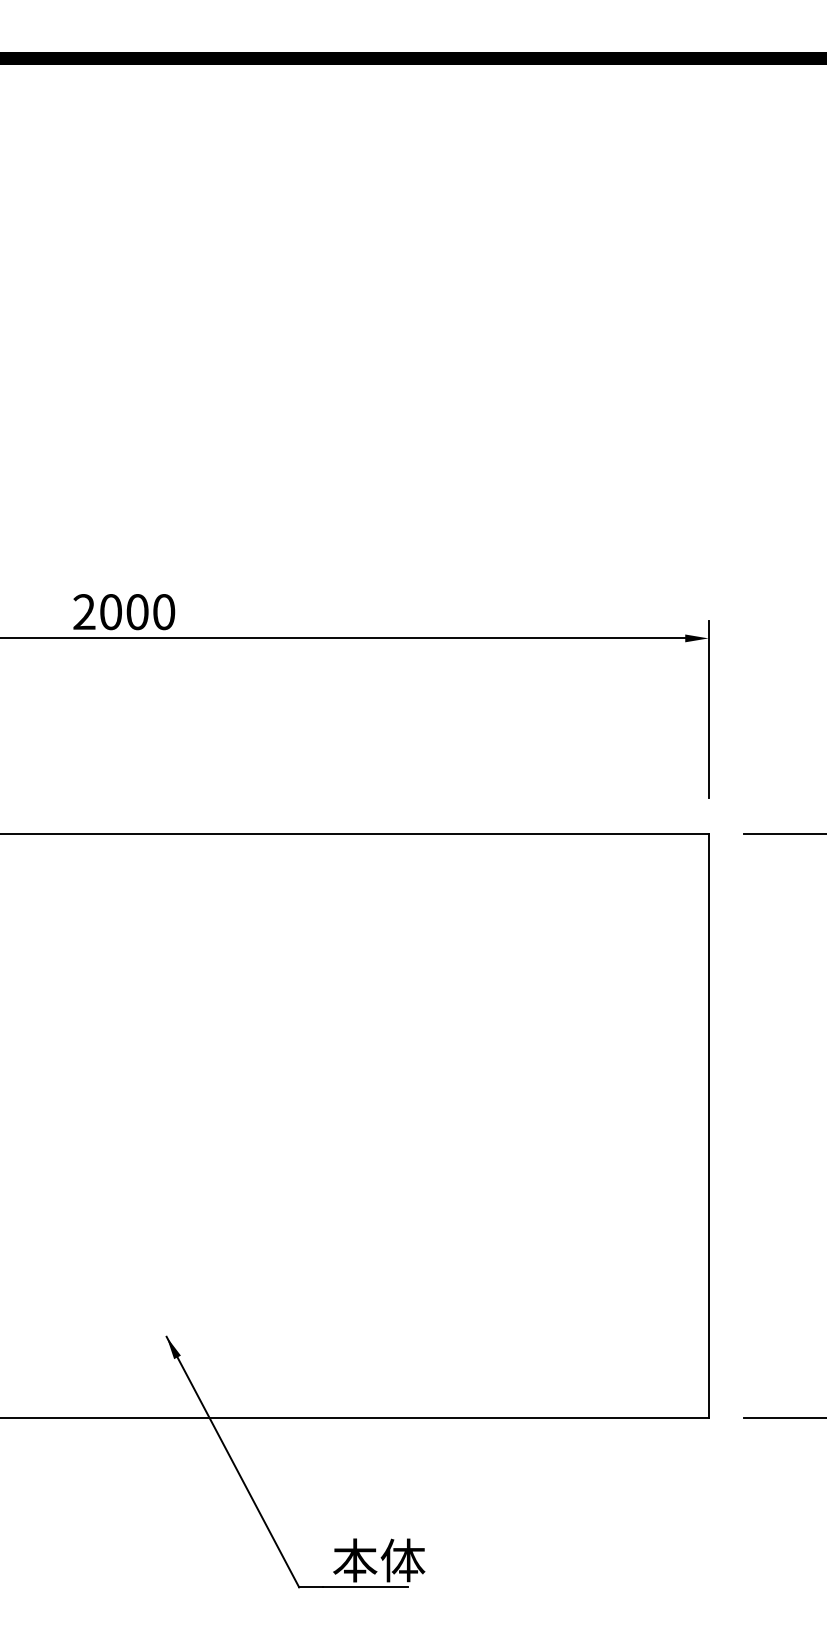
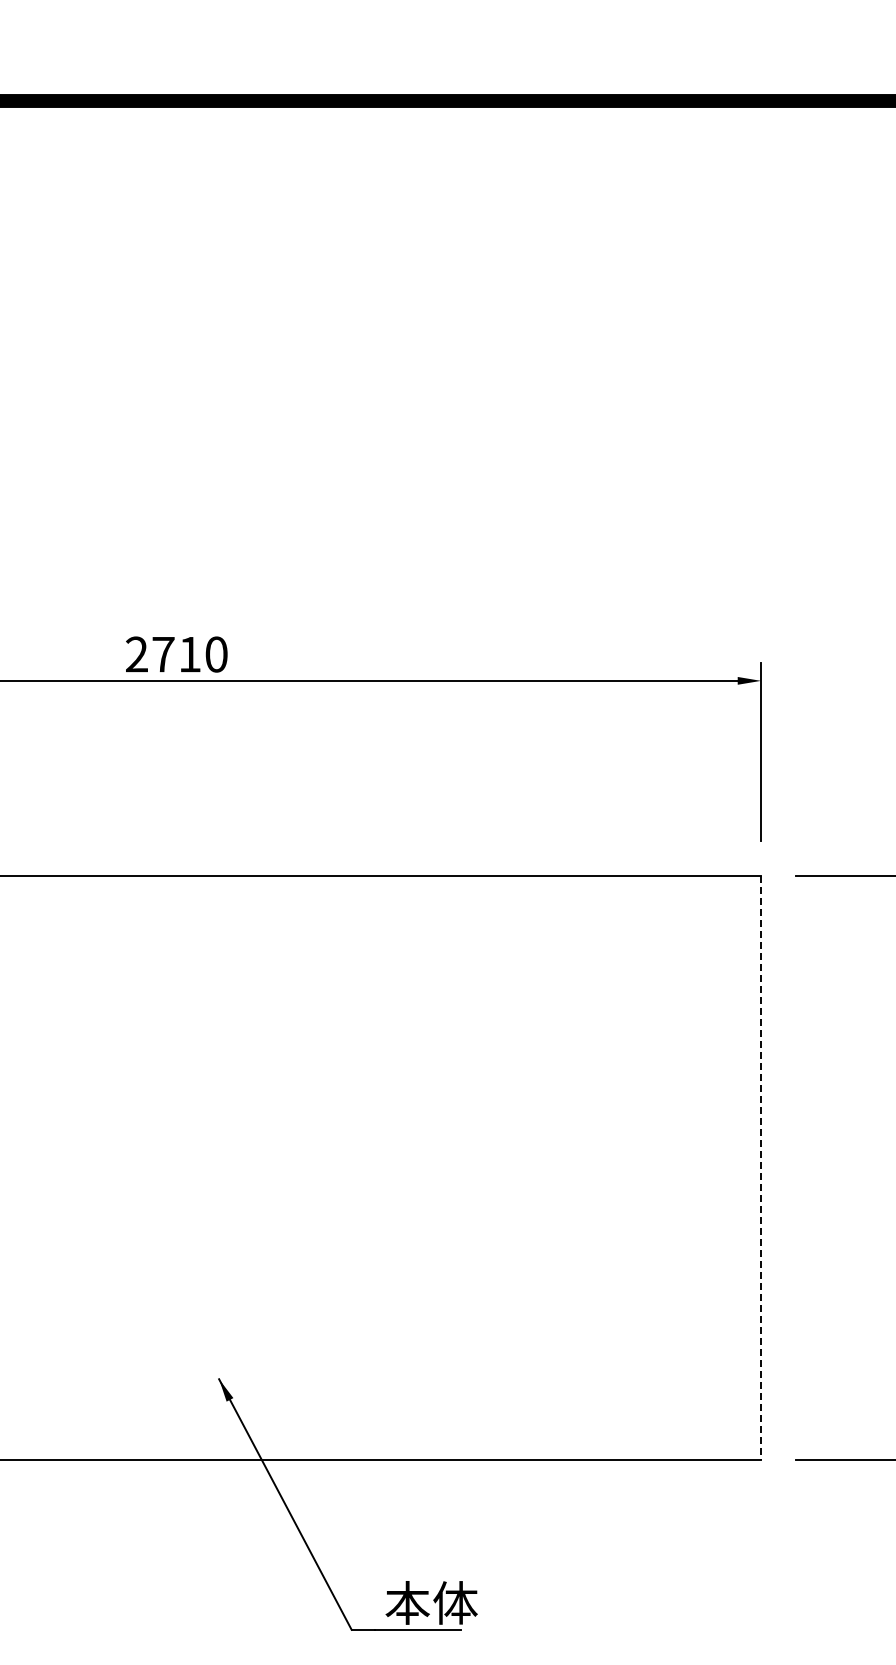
text: (124, 612) -> (176, 654), 2000 -> 2710
line: (709, 1126) -> (761, 1168), solid -> dashed

